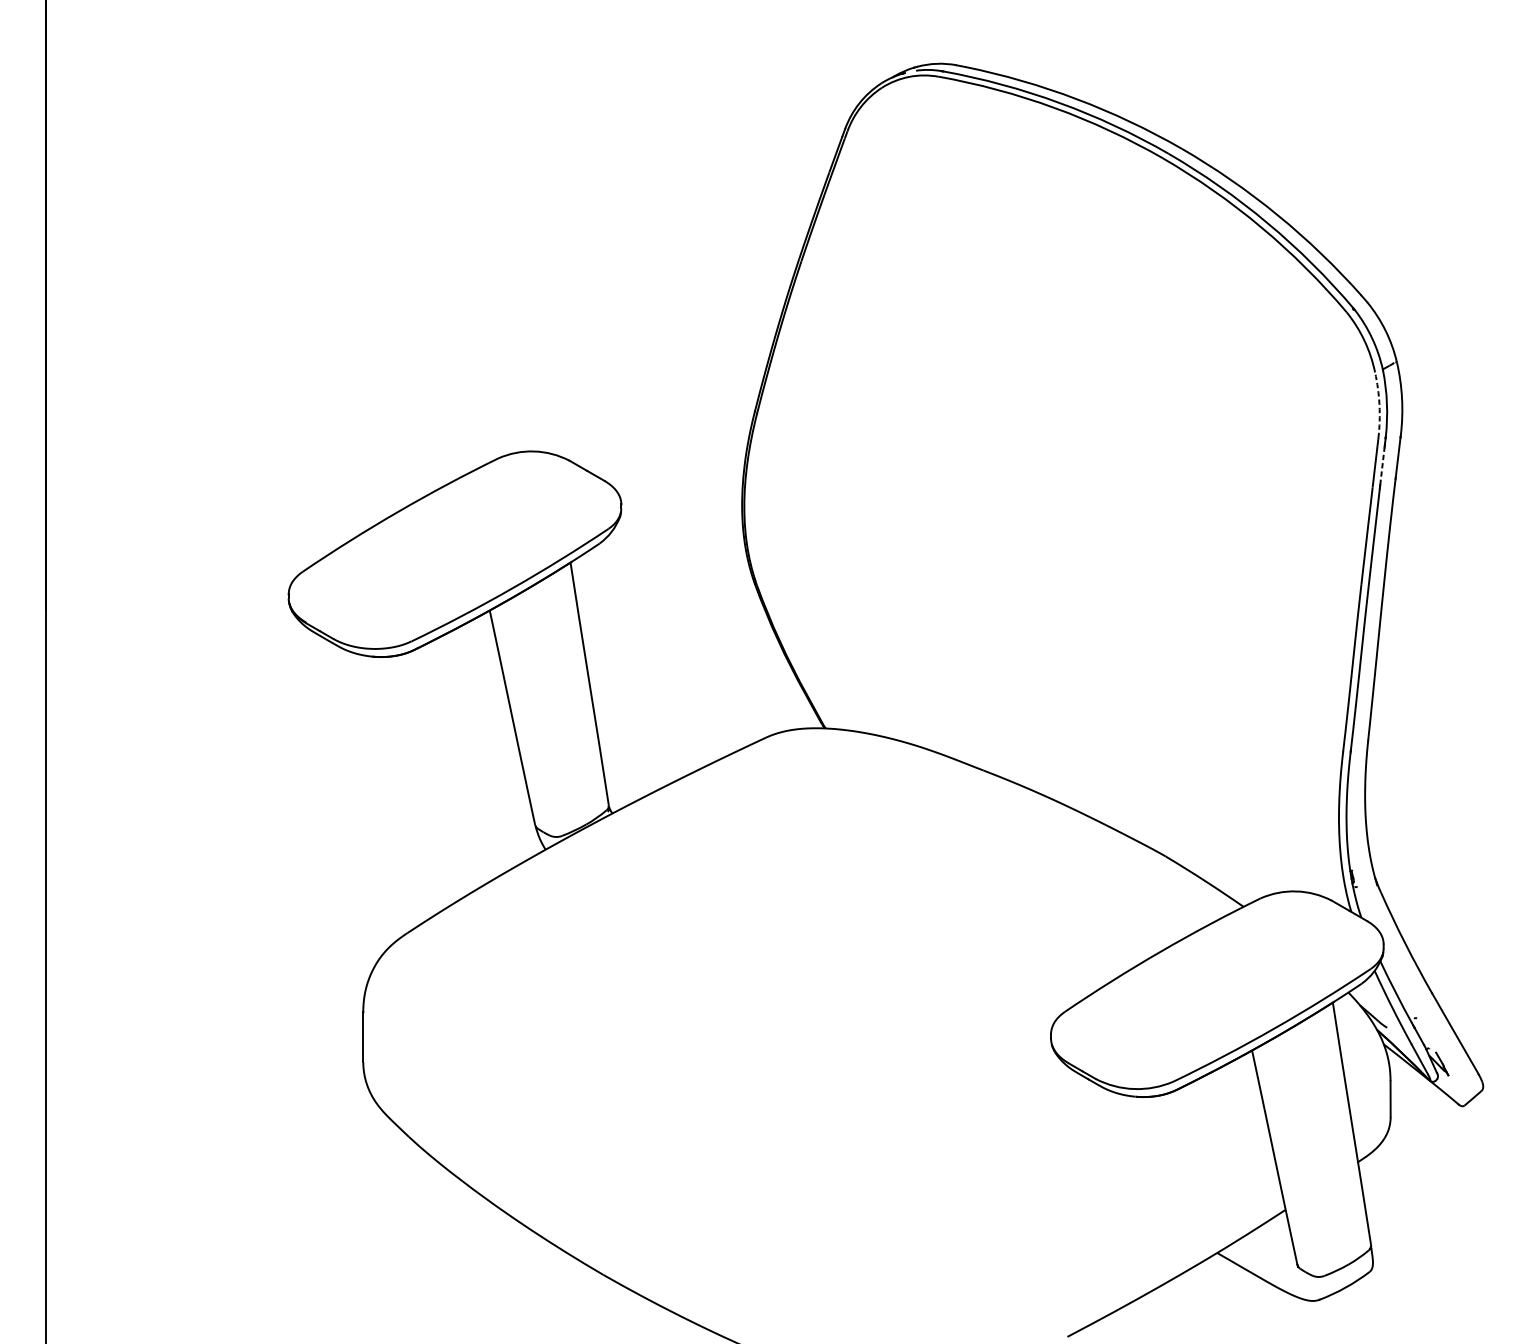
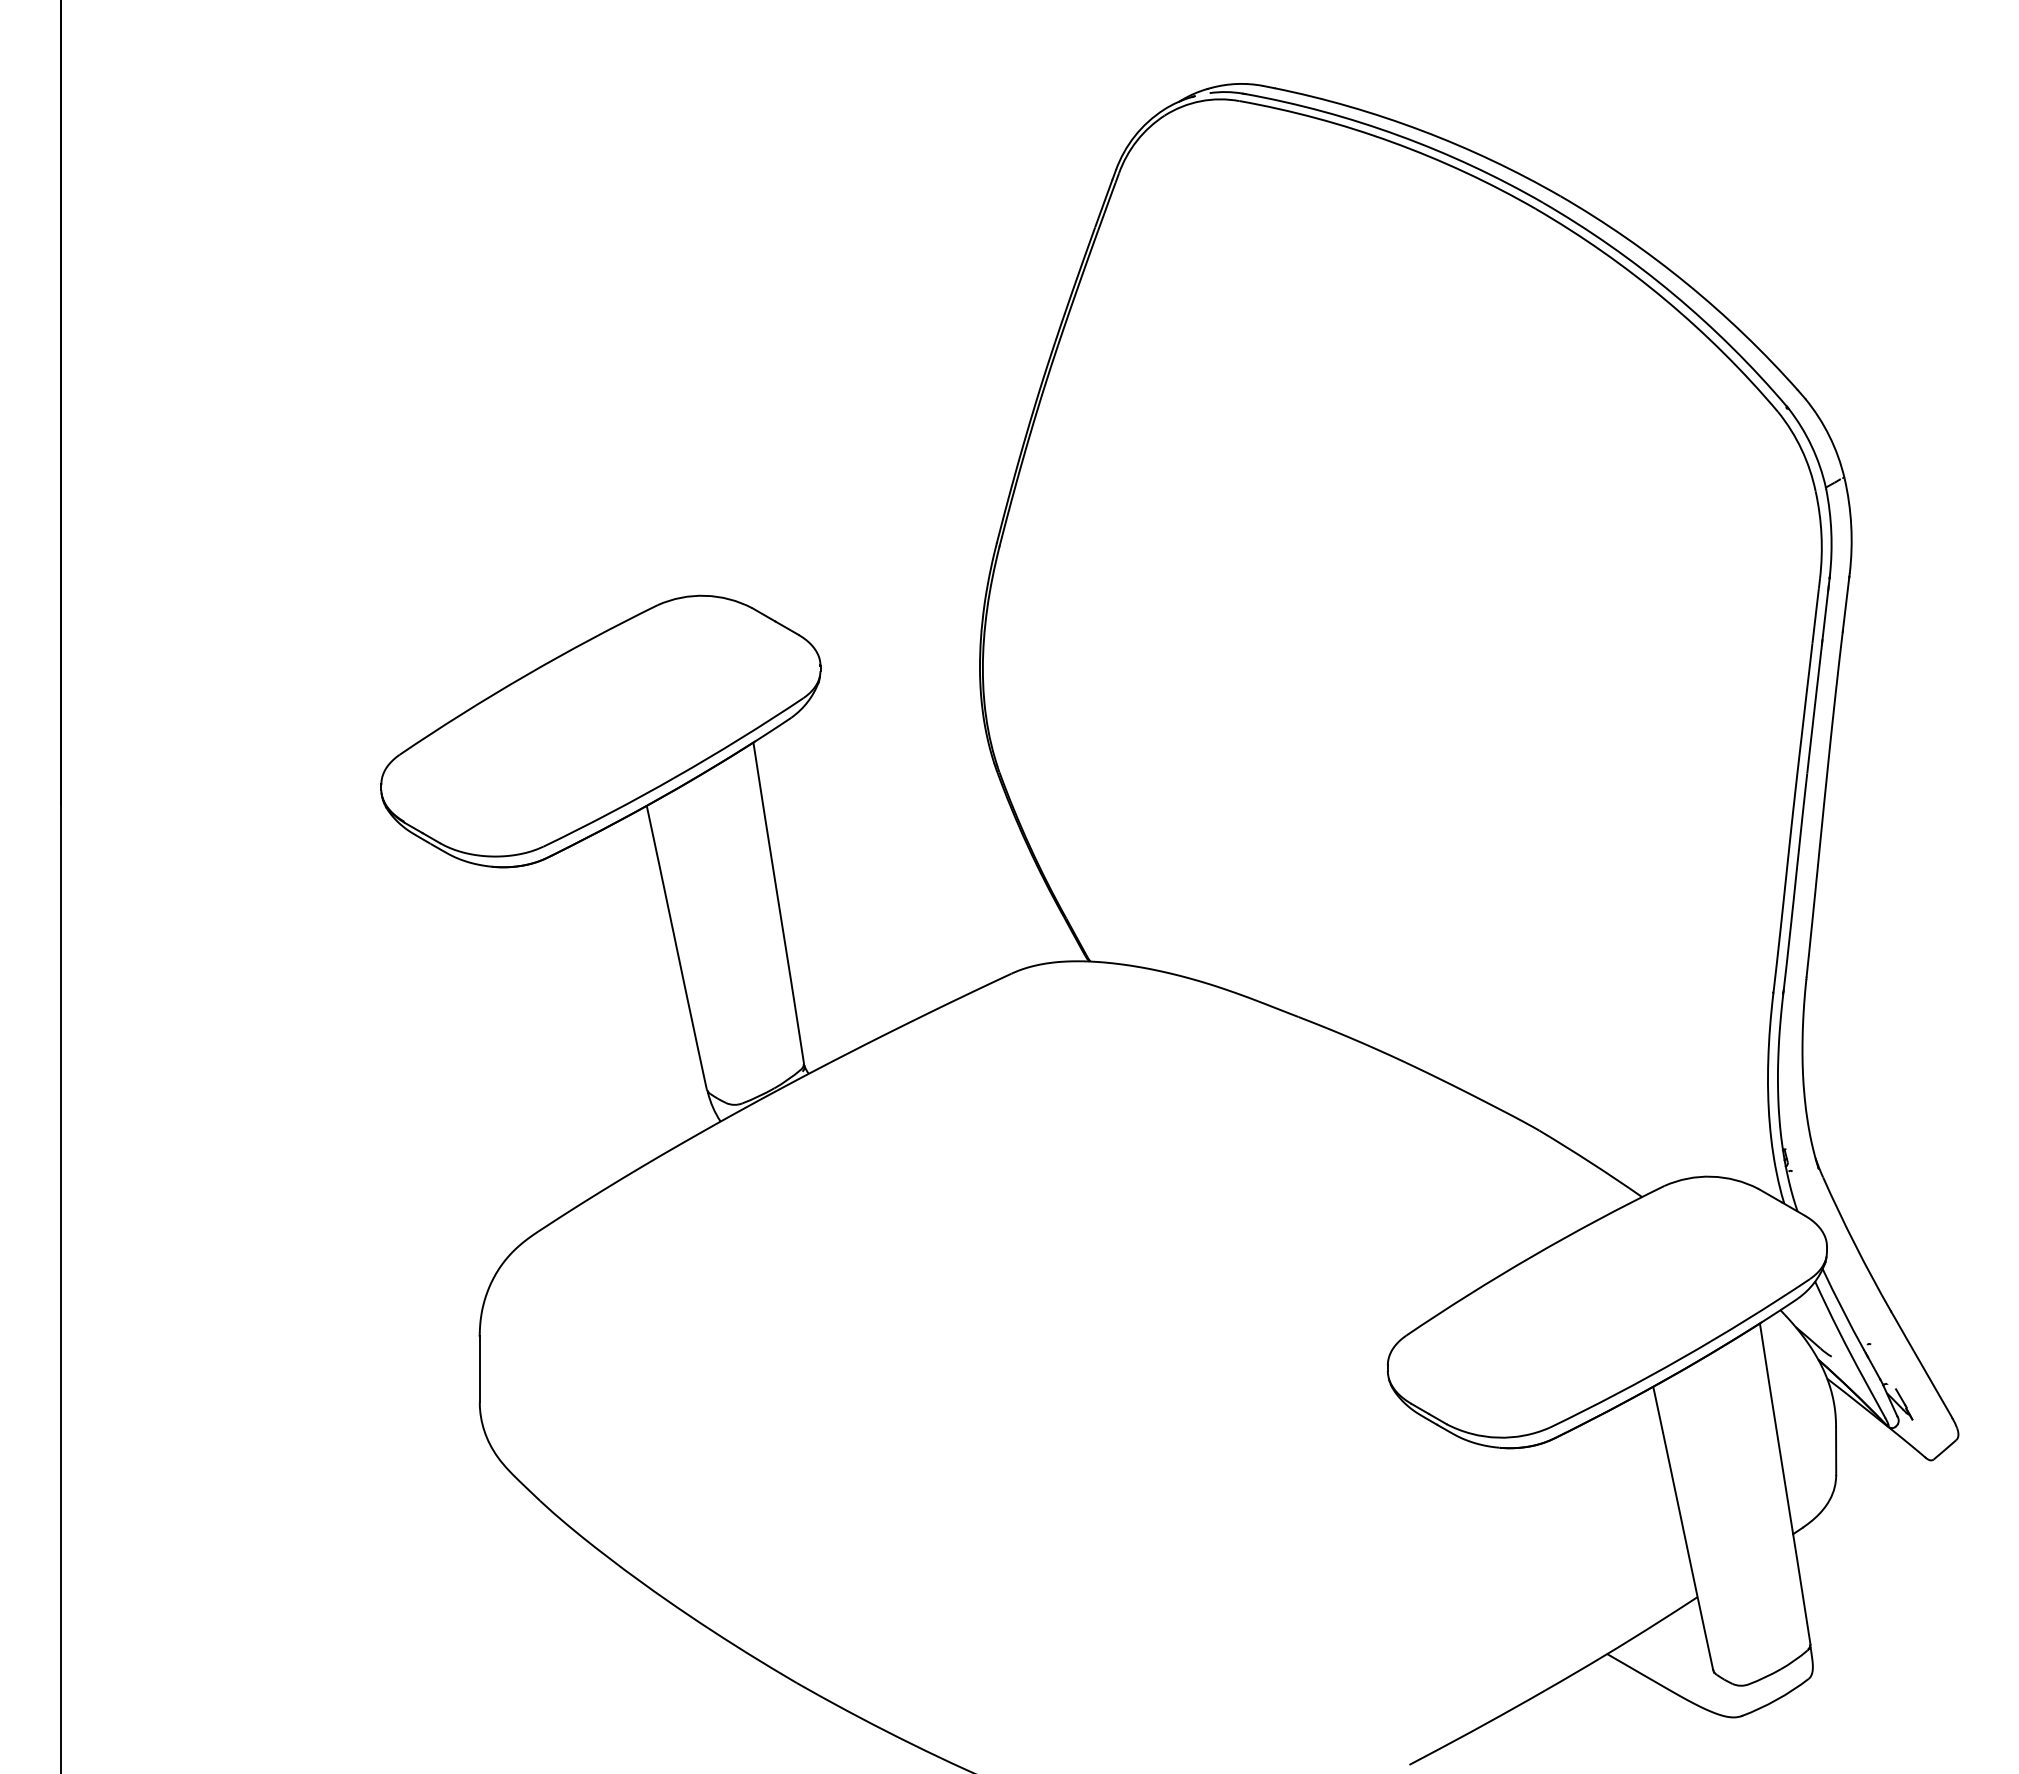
arc: (1379, 405) -> (1821, 534), dashed -> solid
line: (1382, 466) -> (1825, 615), dashed -> solid

